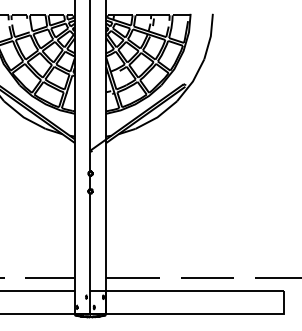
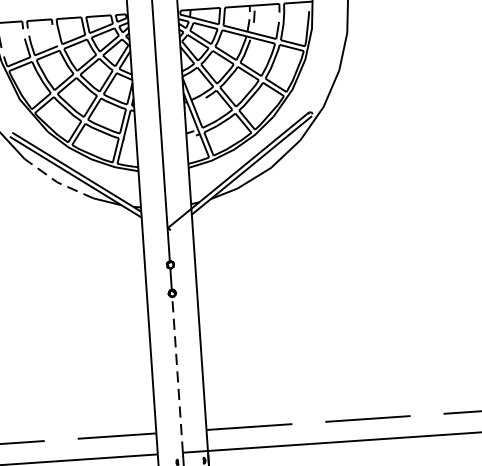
line: (23, 117) -> (57, 182), solid -> dashed
line: (90, 242) -> (177, 374), solid -> dashed

